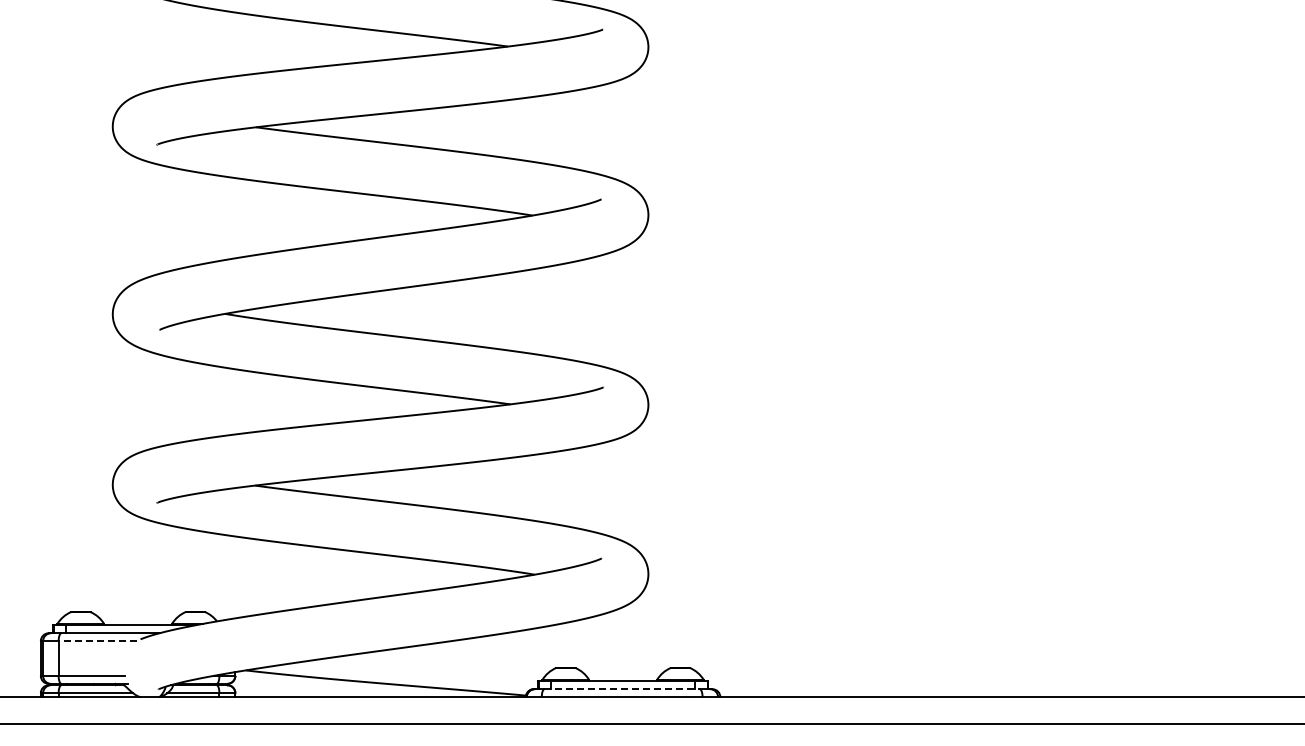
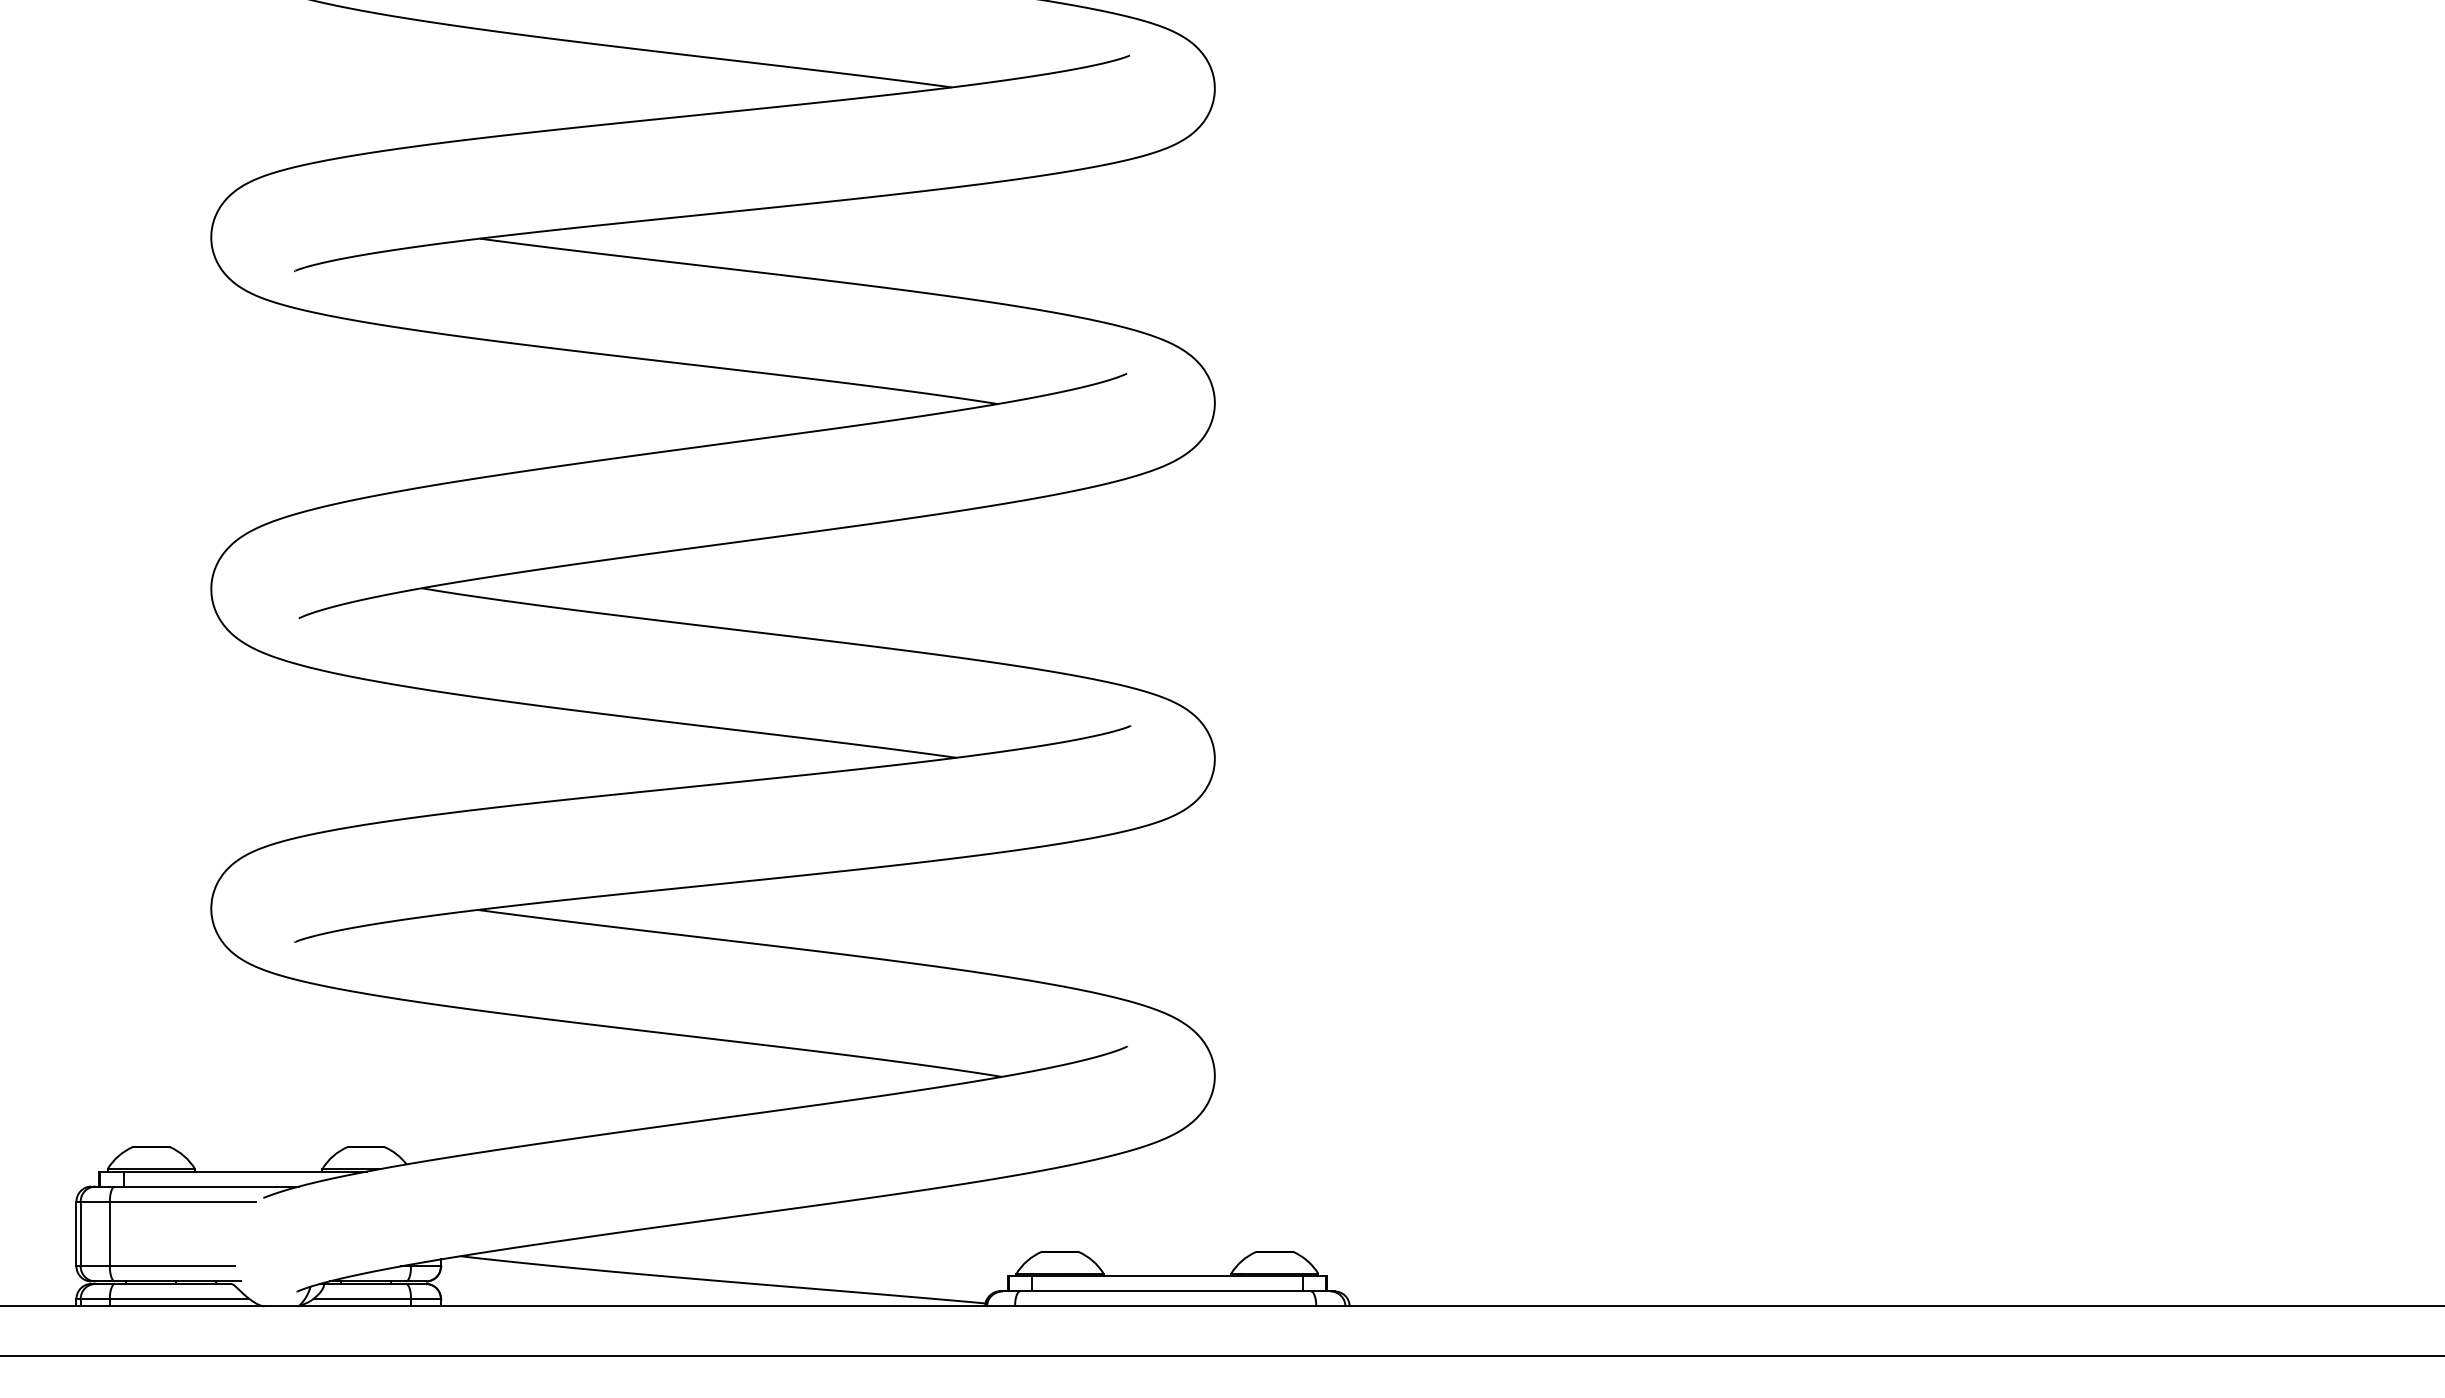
line: (97, 641) -> (182, 1202), dashed -> solid
line: (622, 689) -> (1166, 1291), dashed -> solid

